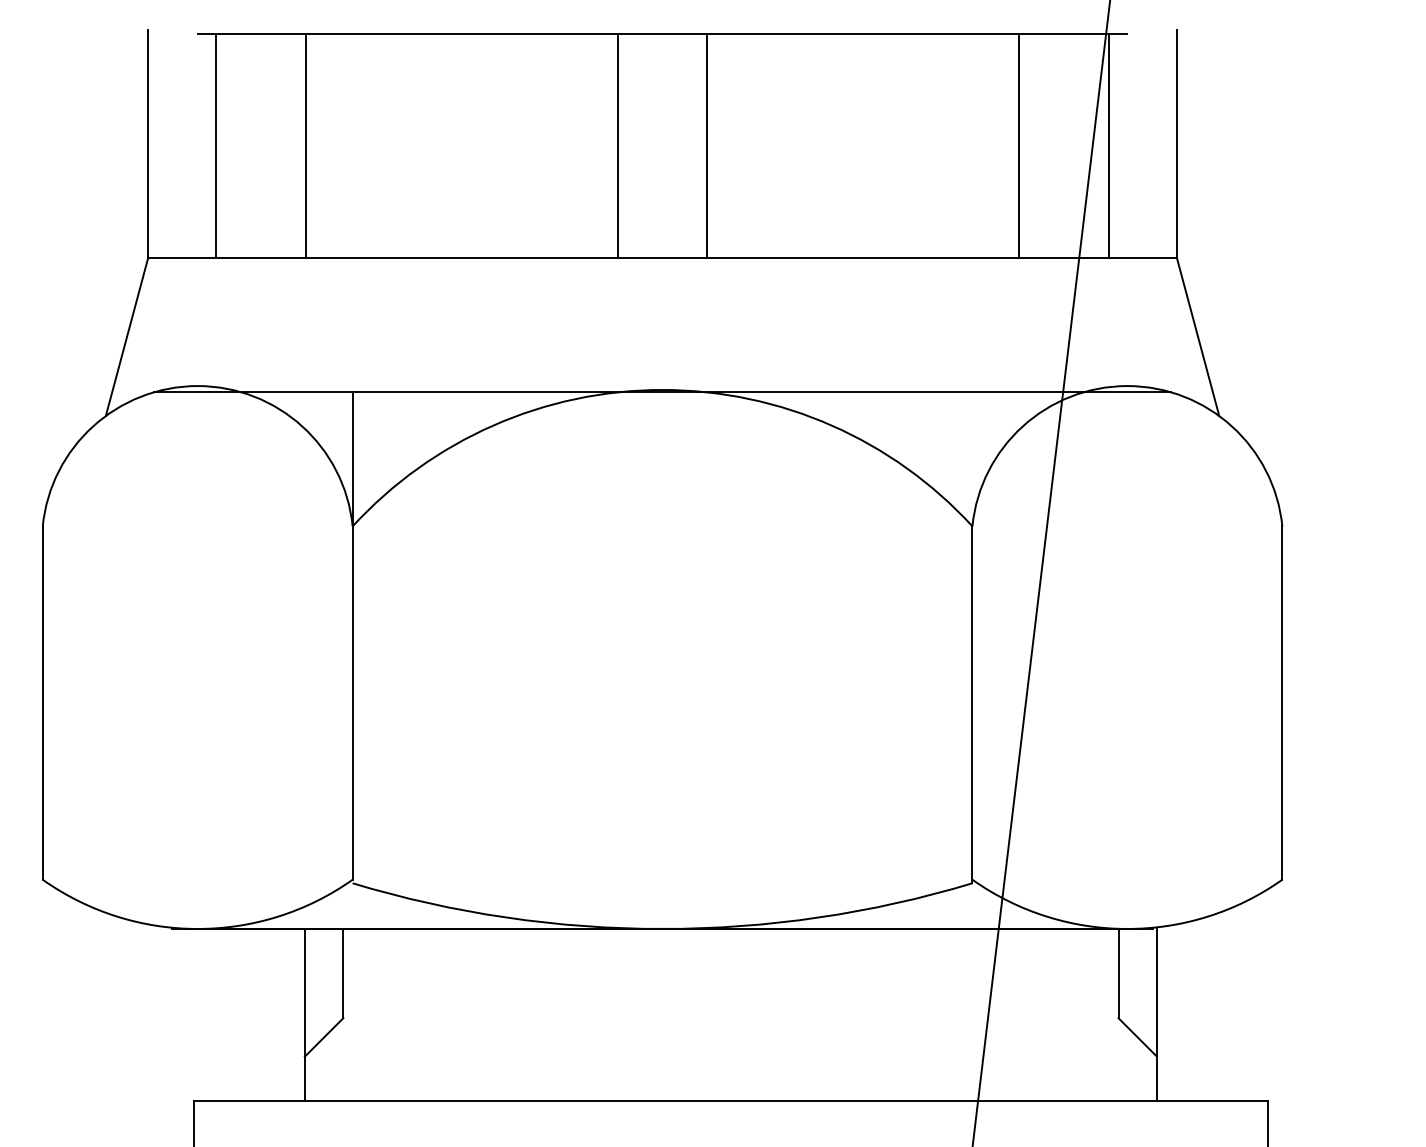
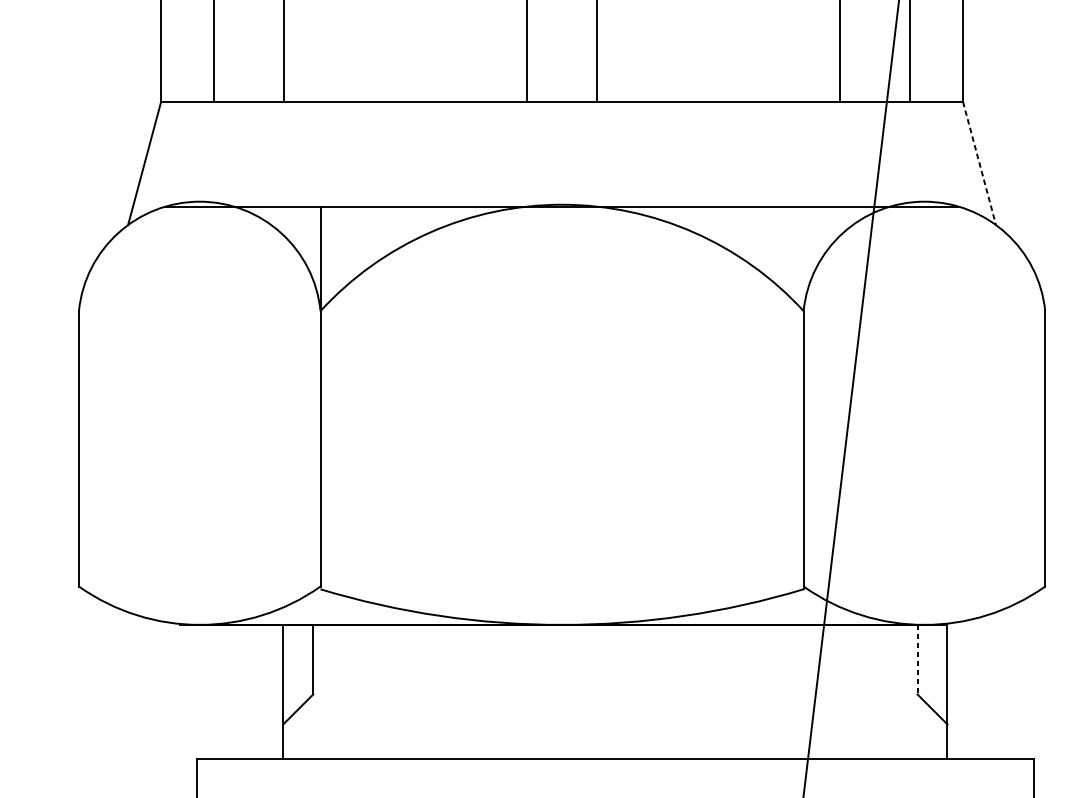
line: (1198, 337) -> (979, 163), solid -> dashed
line: (1118, 973) -> (917, 659), solid -> dashed

